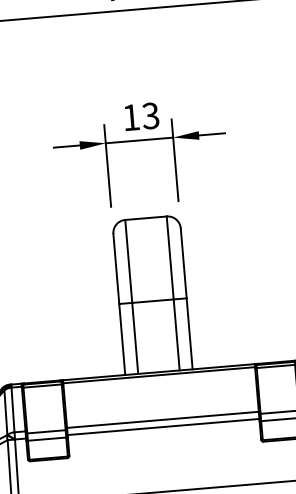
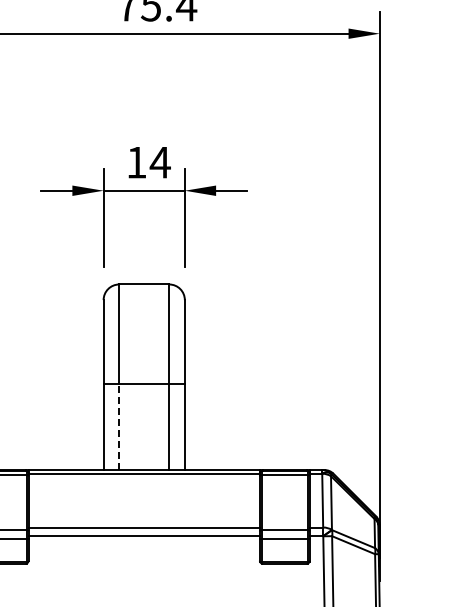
text: (150, 115) -> (159, 162), 13 -> 14
line: (135, 338) -> (119, 427), solid -> dashed

